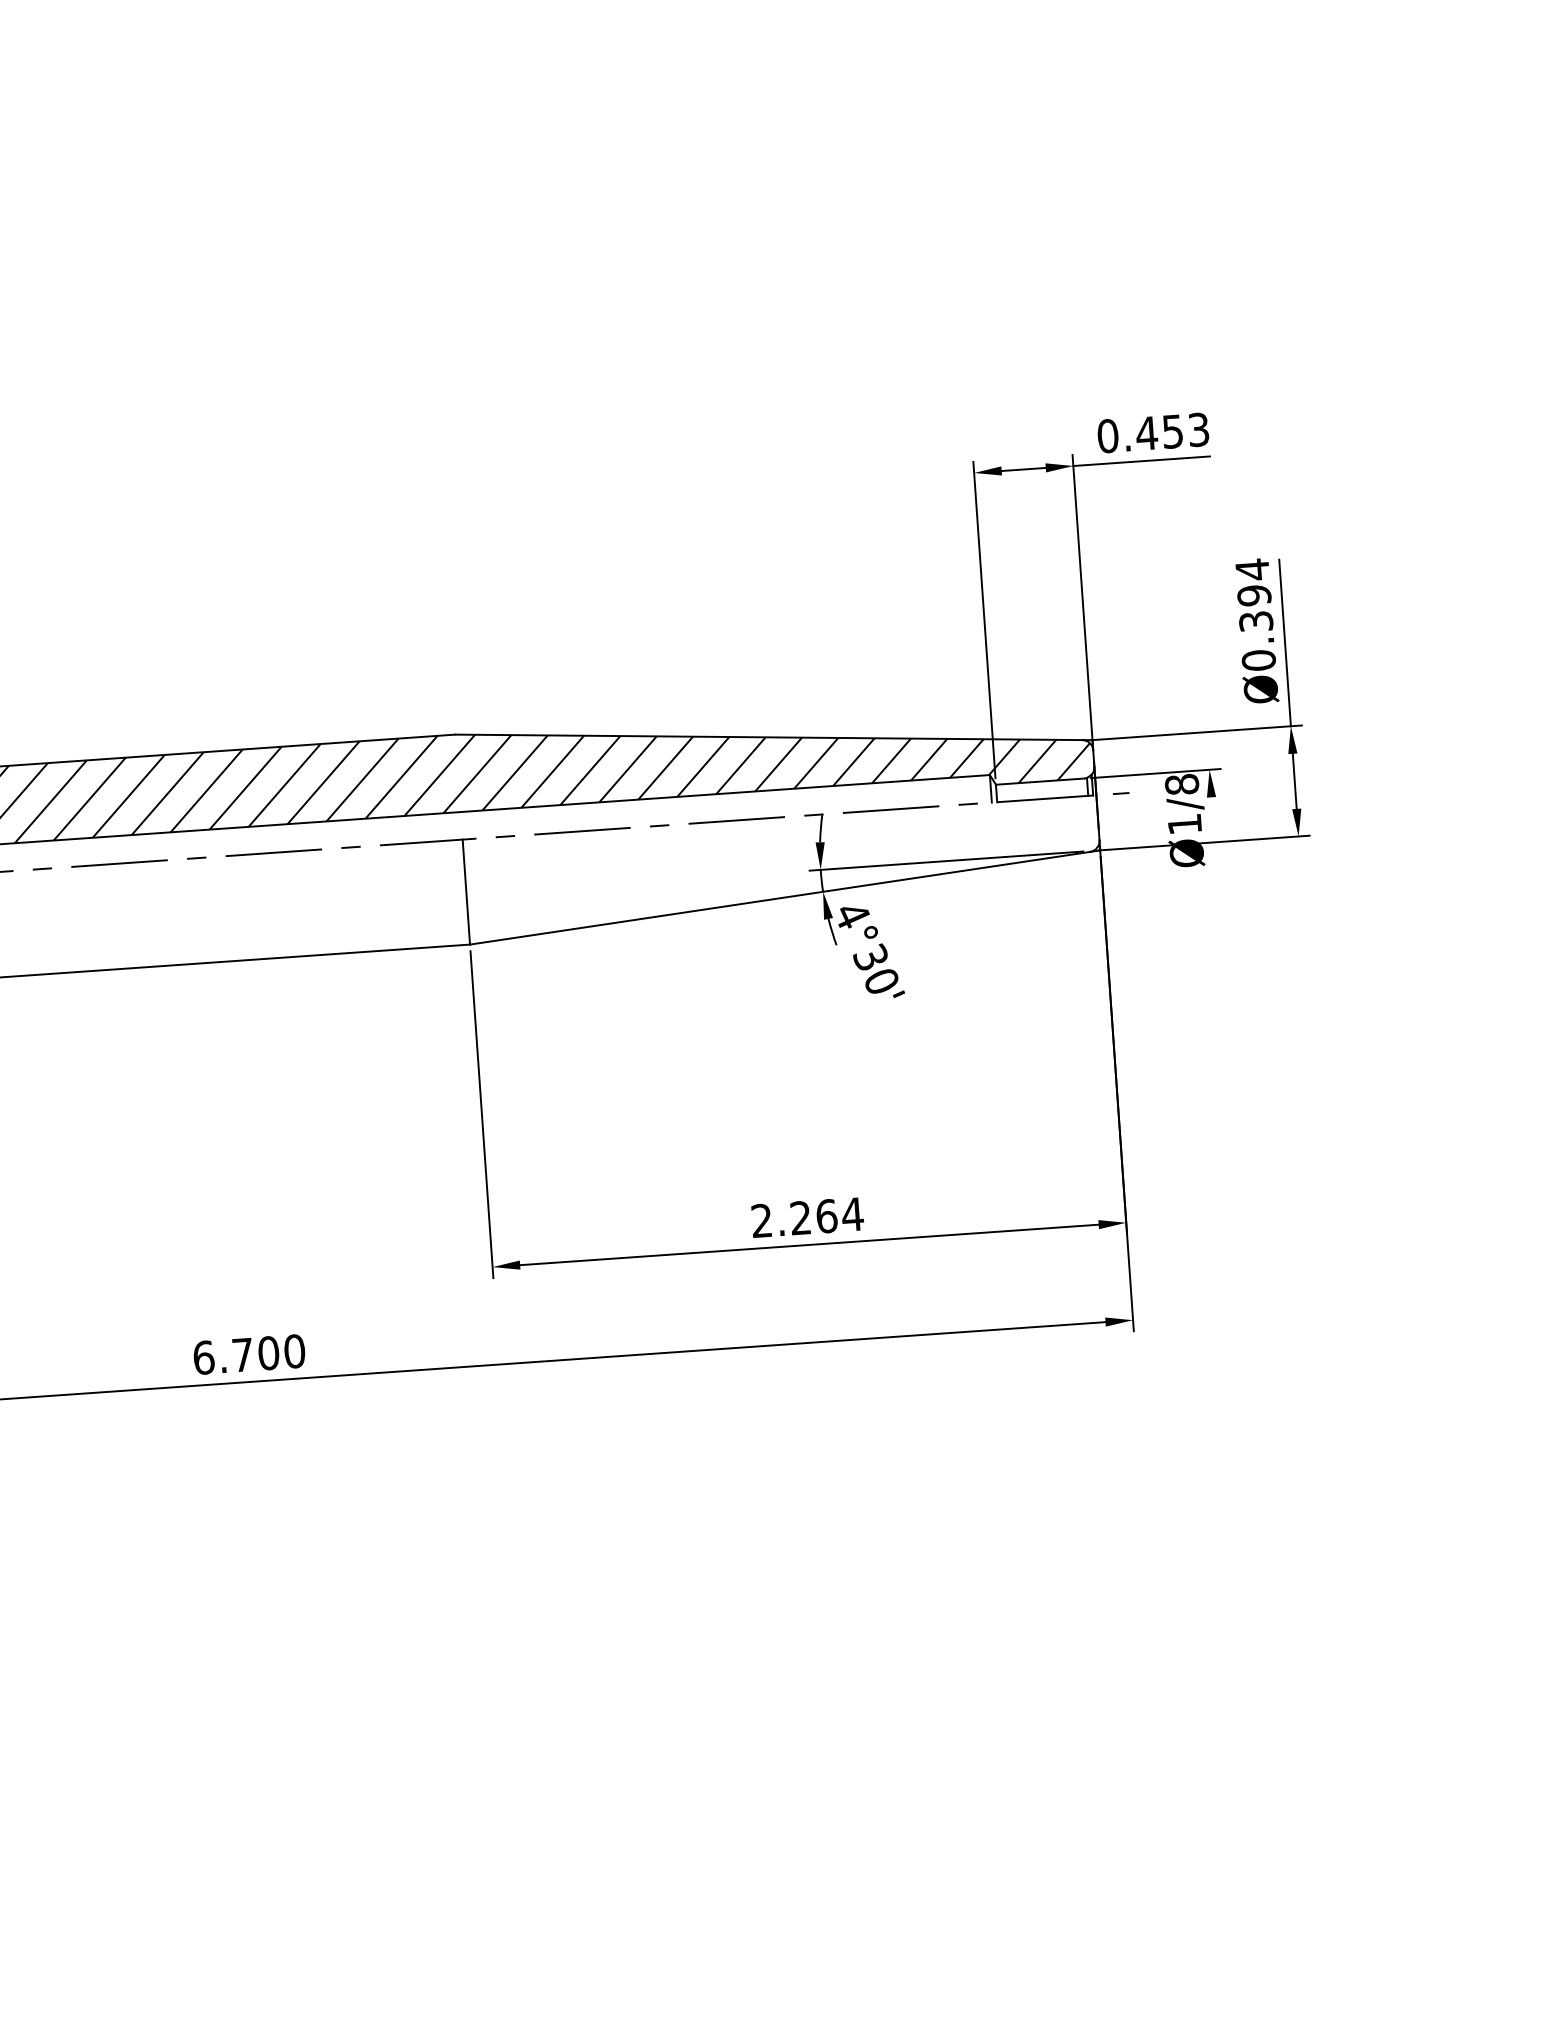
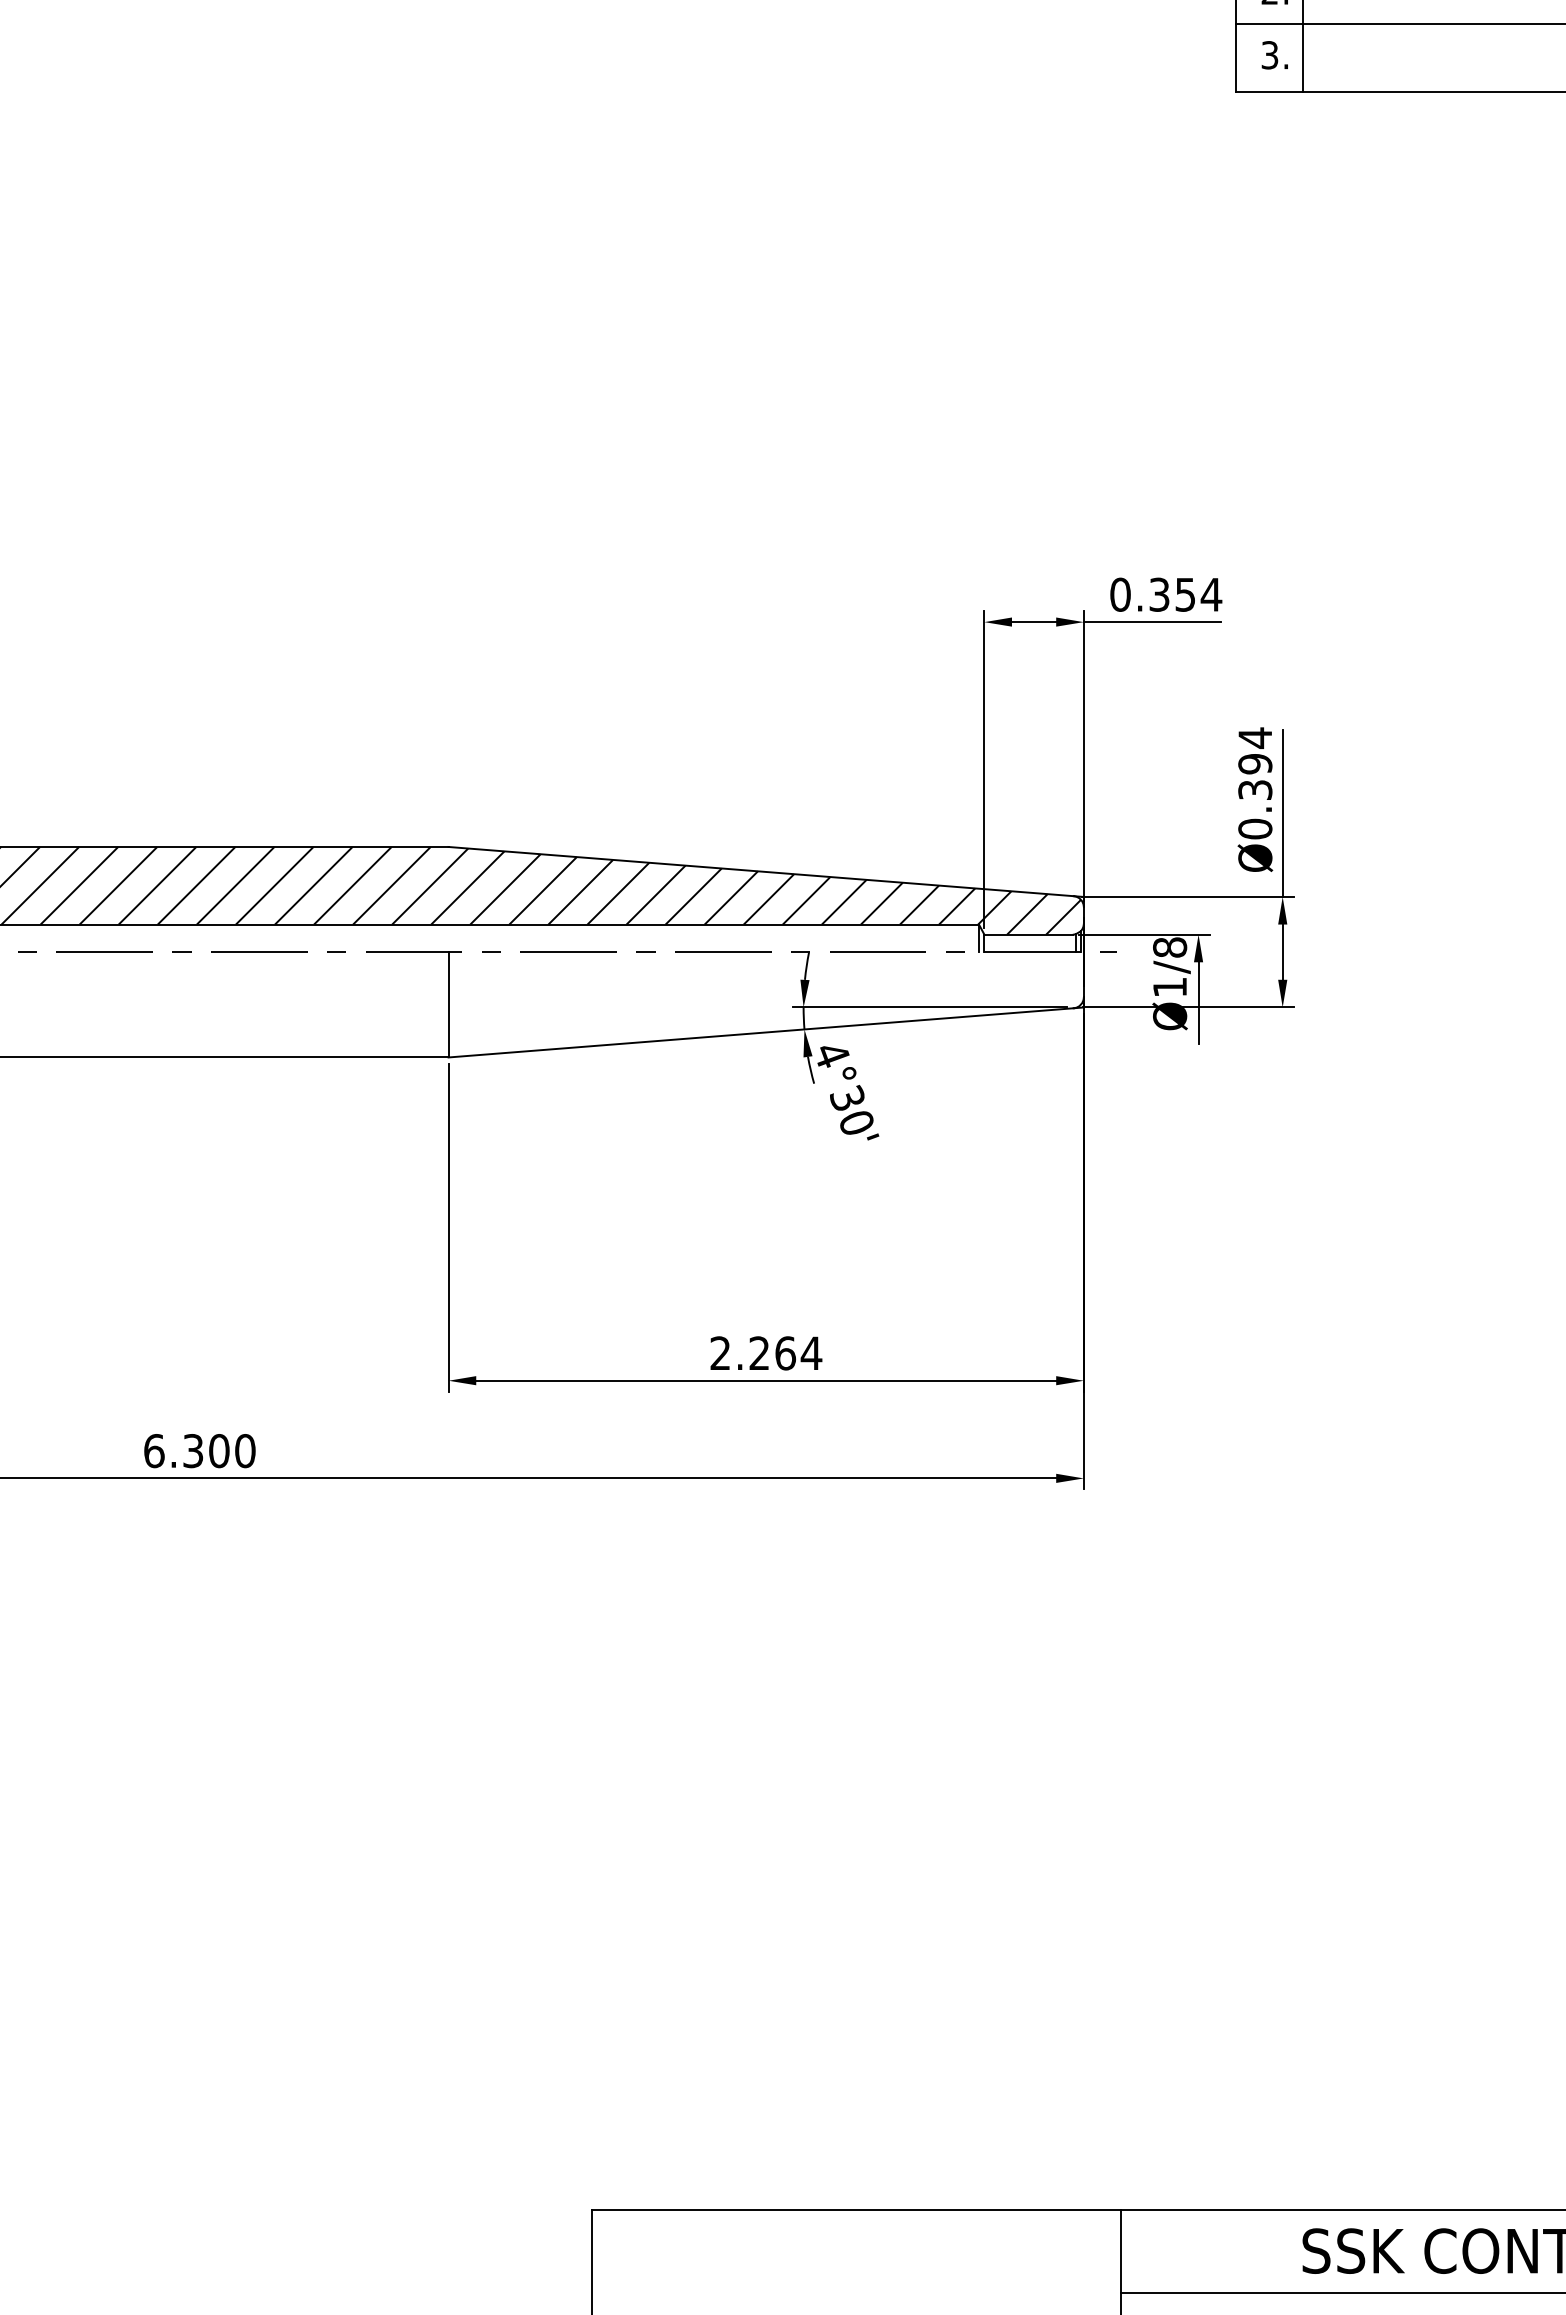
text: (1172, 431) -> (1185, 594), 0.453 -> 0.354
line: (1214, 838) -> (1198, 1003), added
text: (243, 1355) -> (193, 1451), 6.700 -> 6.300

